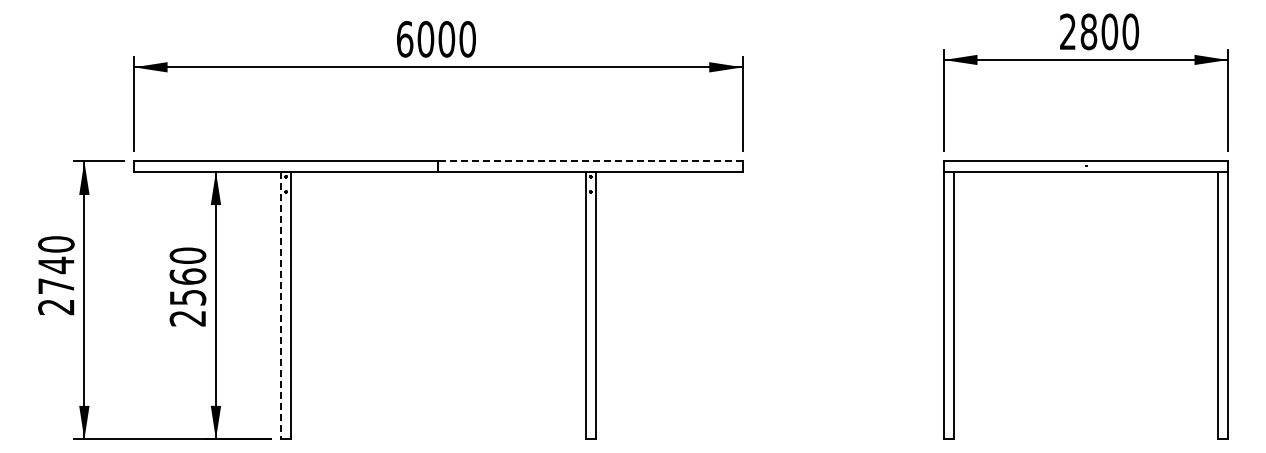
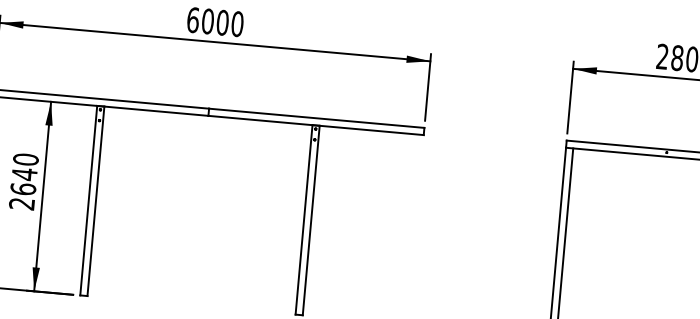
line: (590, 161) -> (316, 118), dashed -> solid
text: (187, 286) -> (23, 181), 2560 -> 2640
line: (281, 305) -> (89, 200), dashed -> solid

